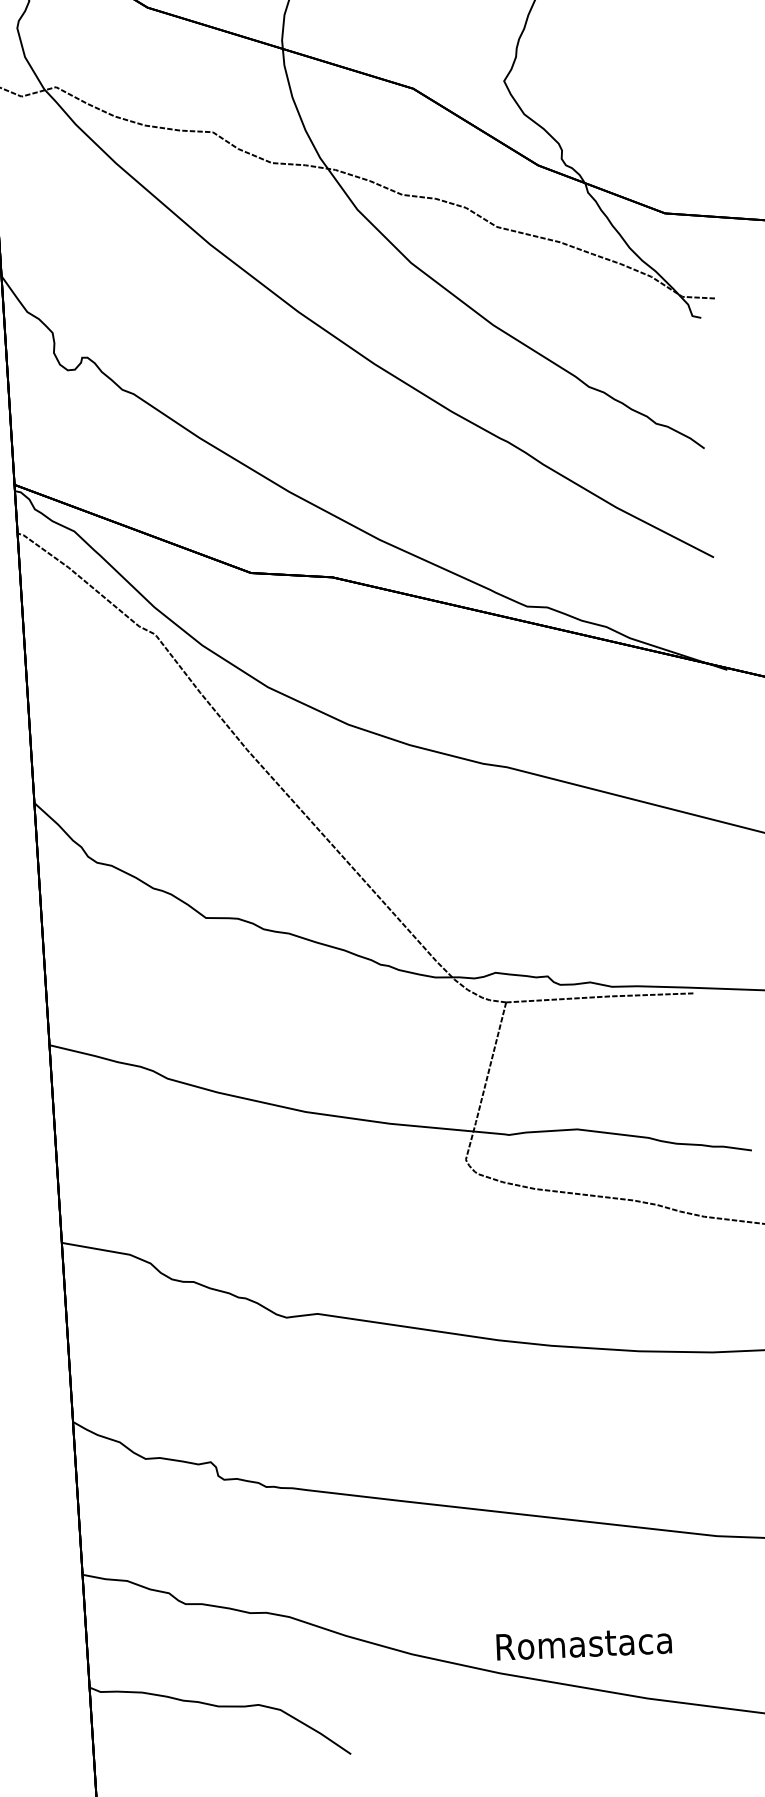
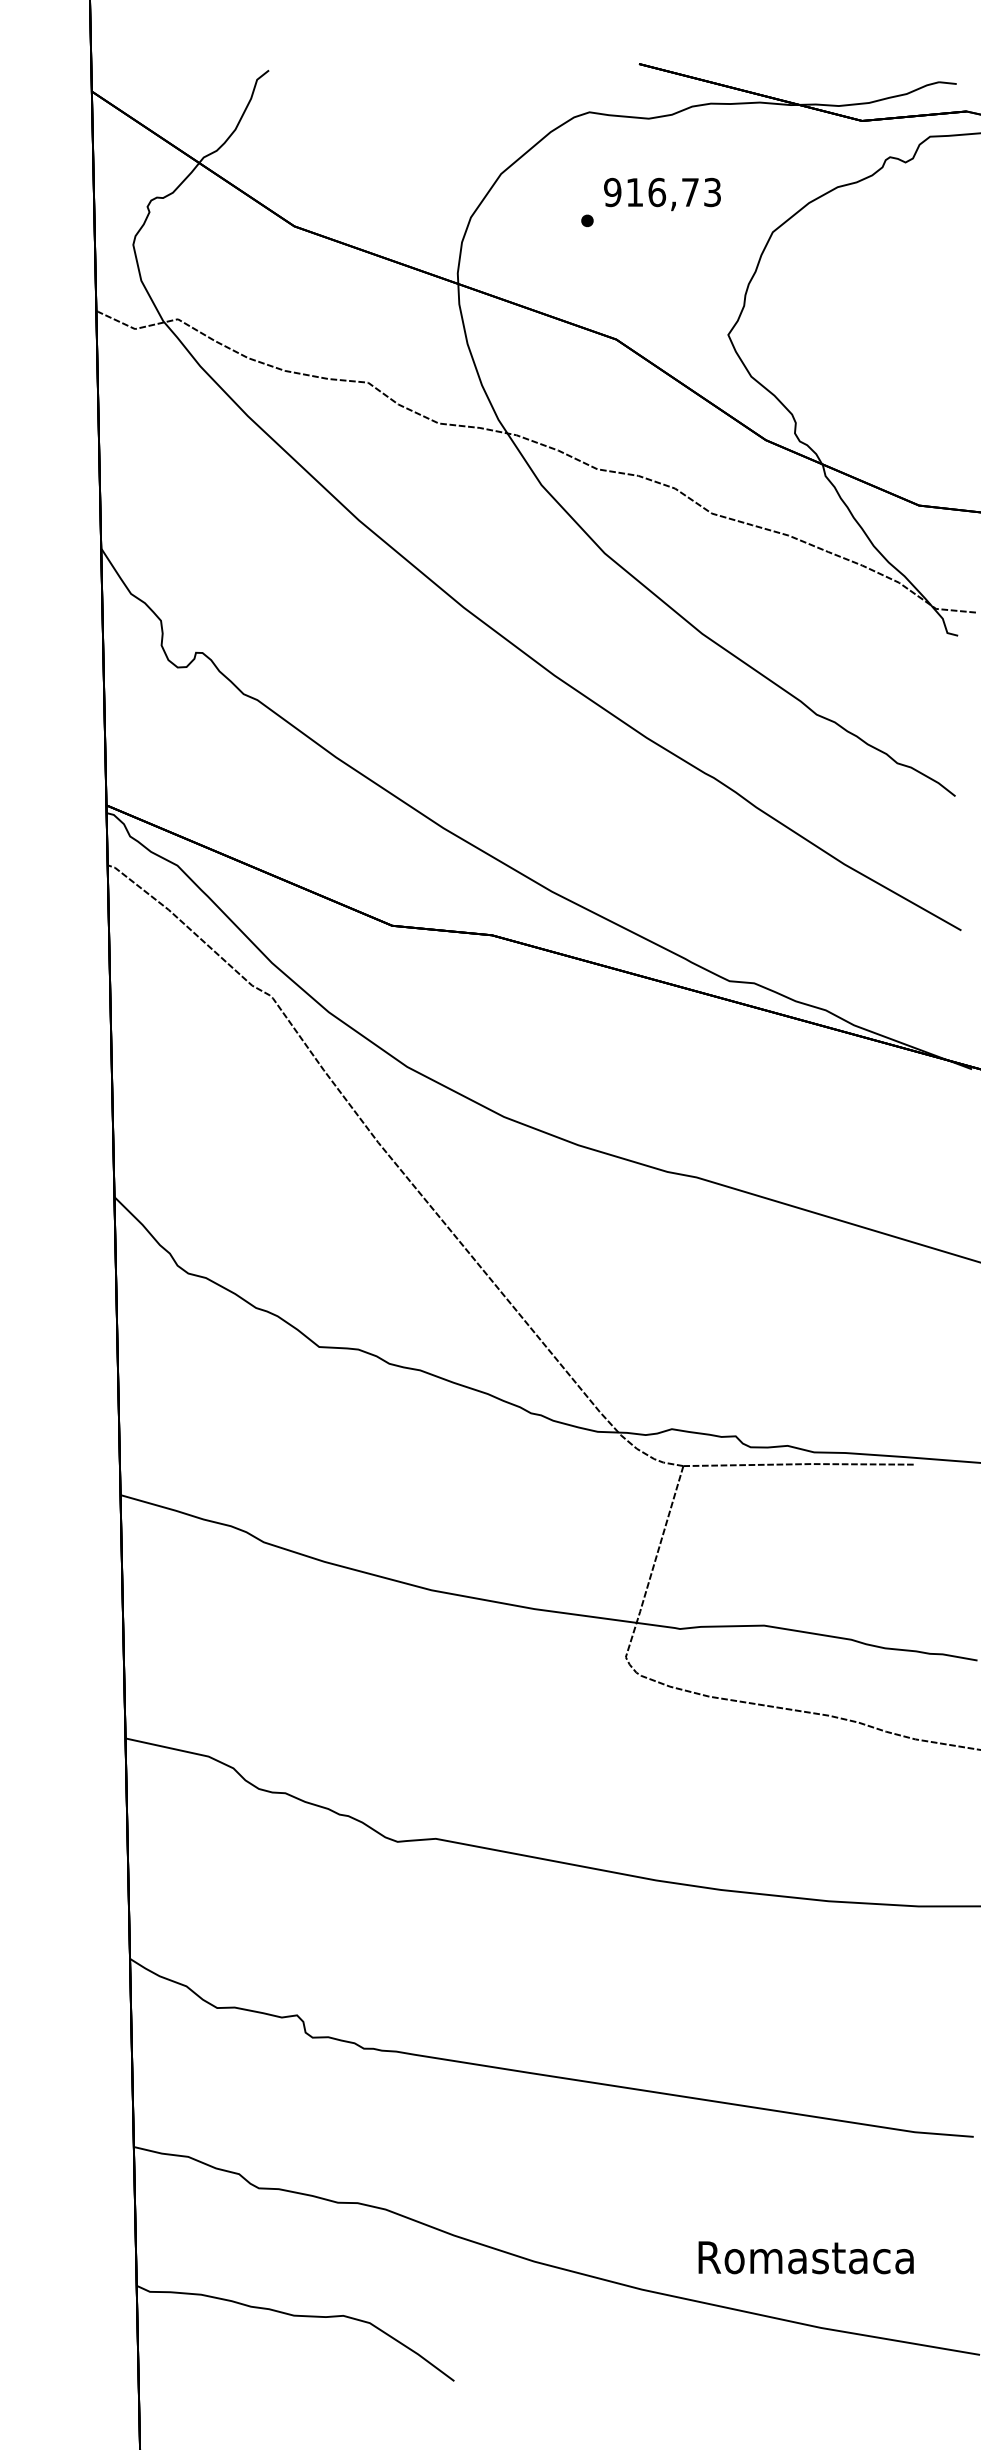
text: (583, 1643) -> (805, 2257), moved

